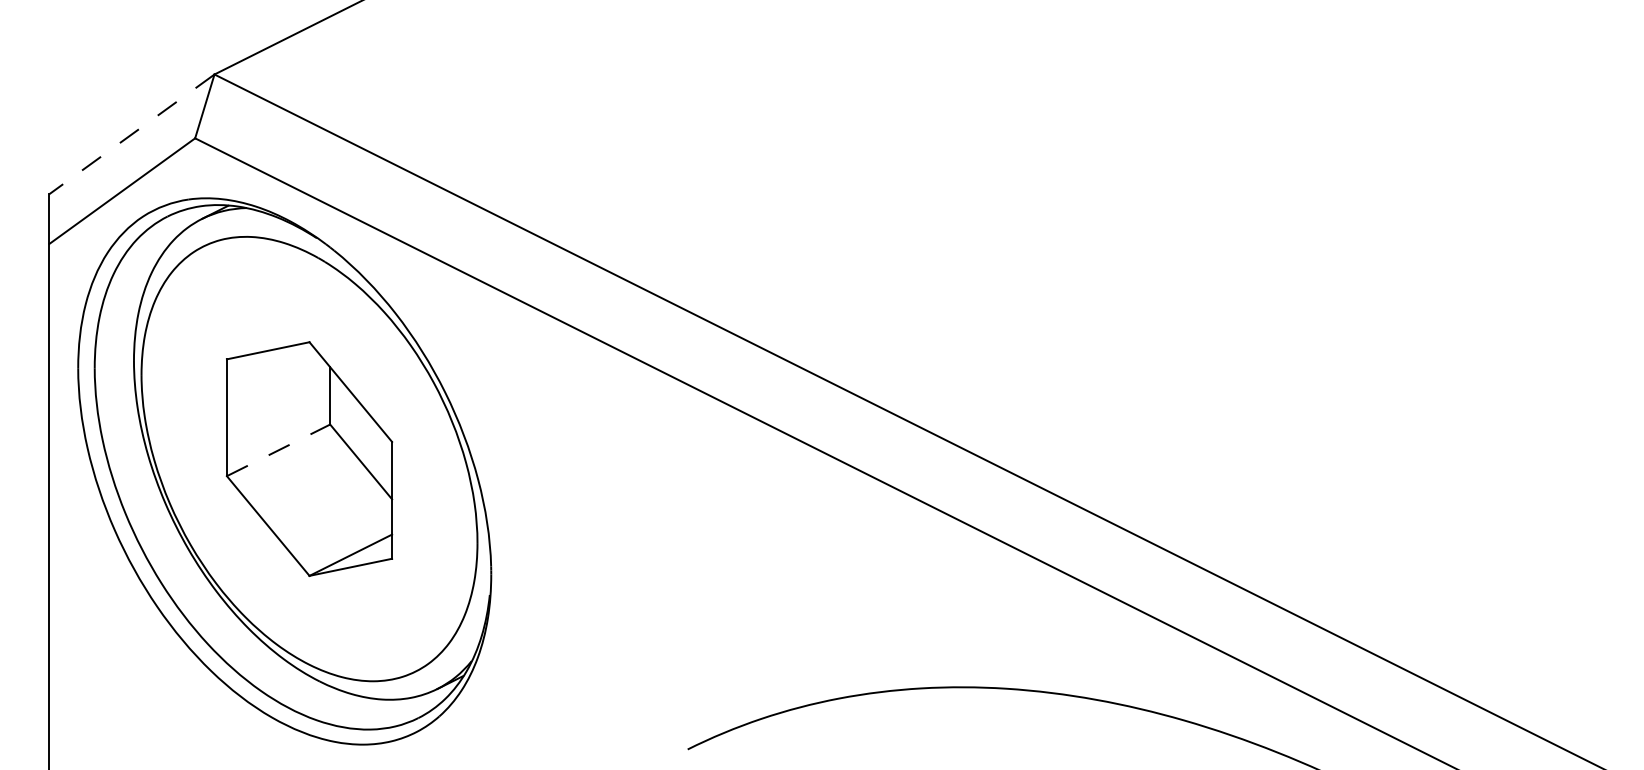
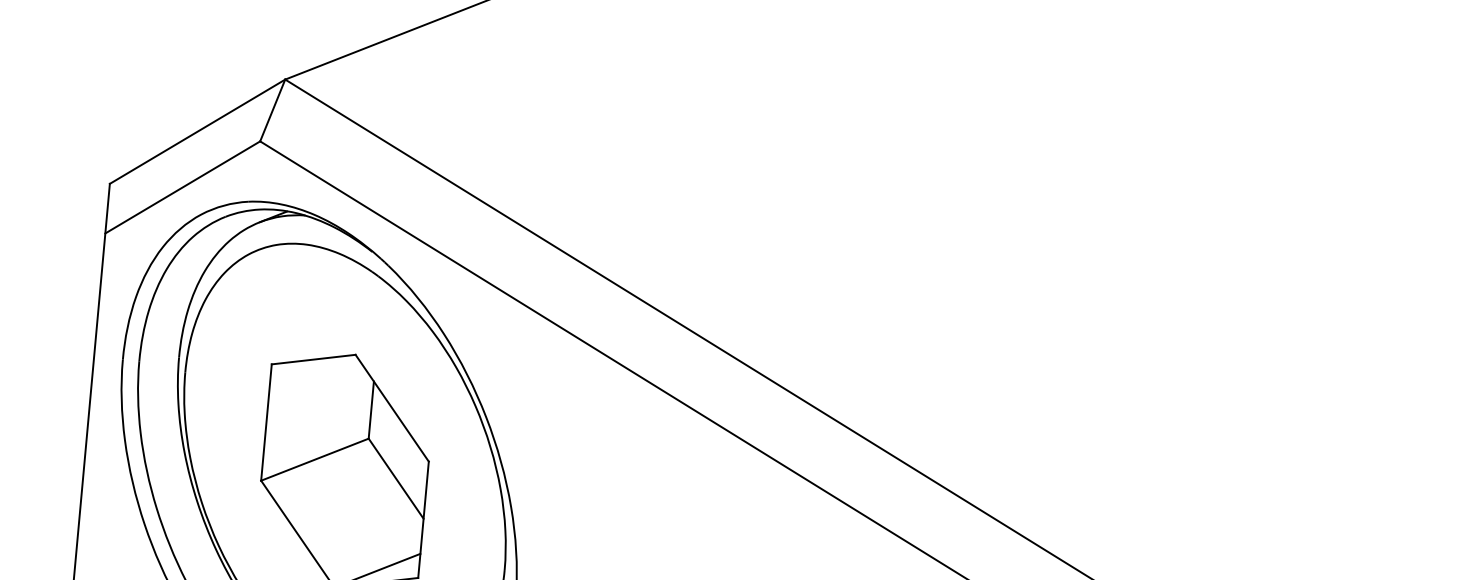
line: (131, 134) -> (197, 131), dashed -> solid
line: (278, 450) -> (314, 459), dashed -> solid

